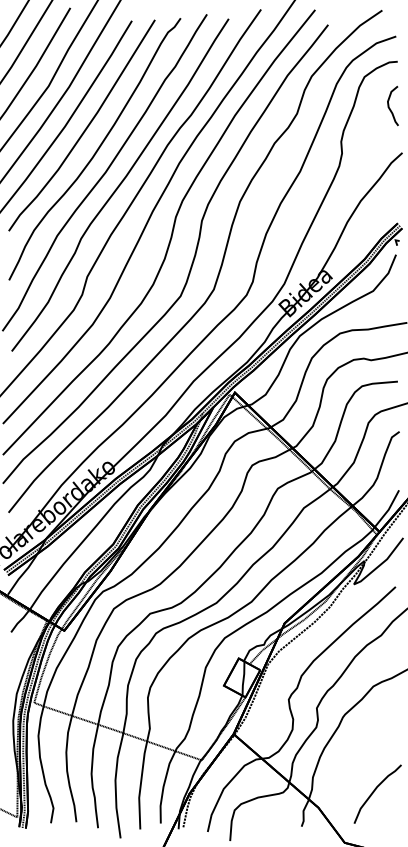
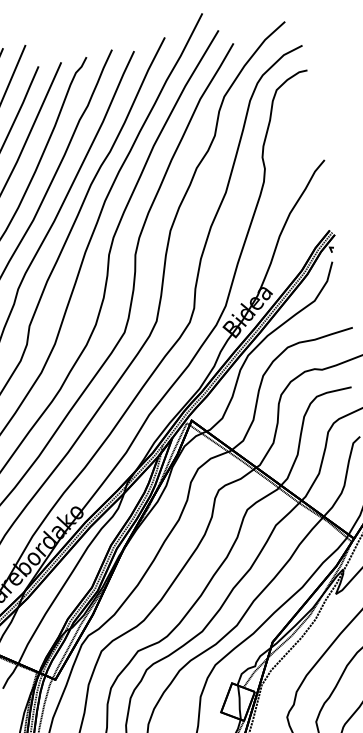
curve: (389, 105) -> (305, 114), removed

